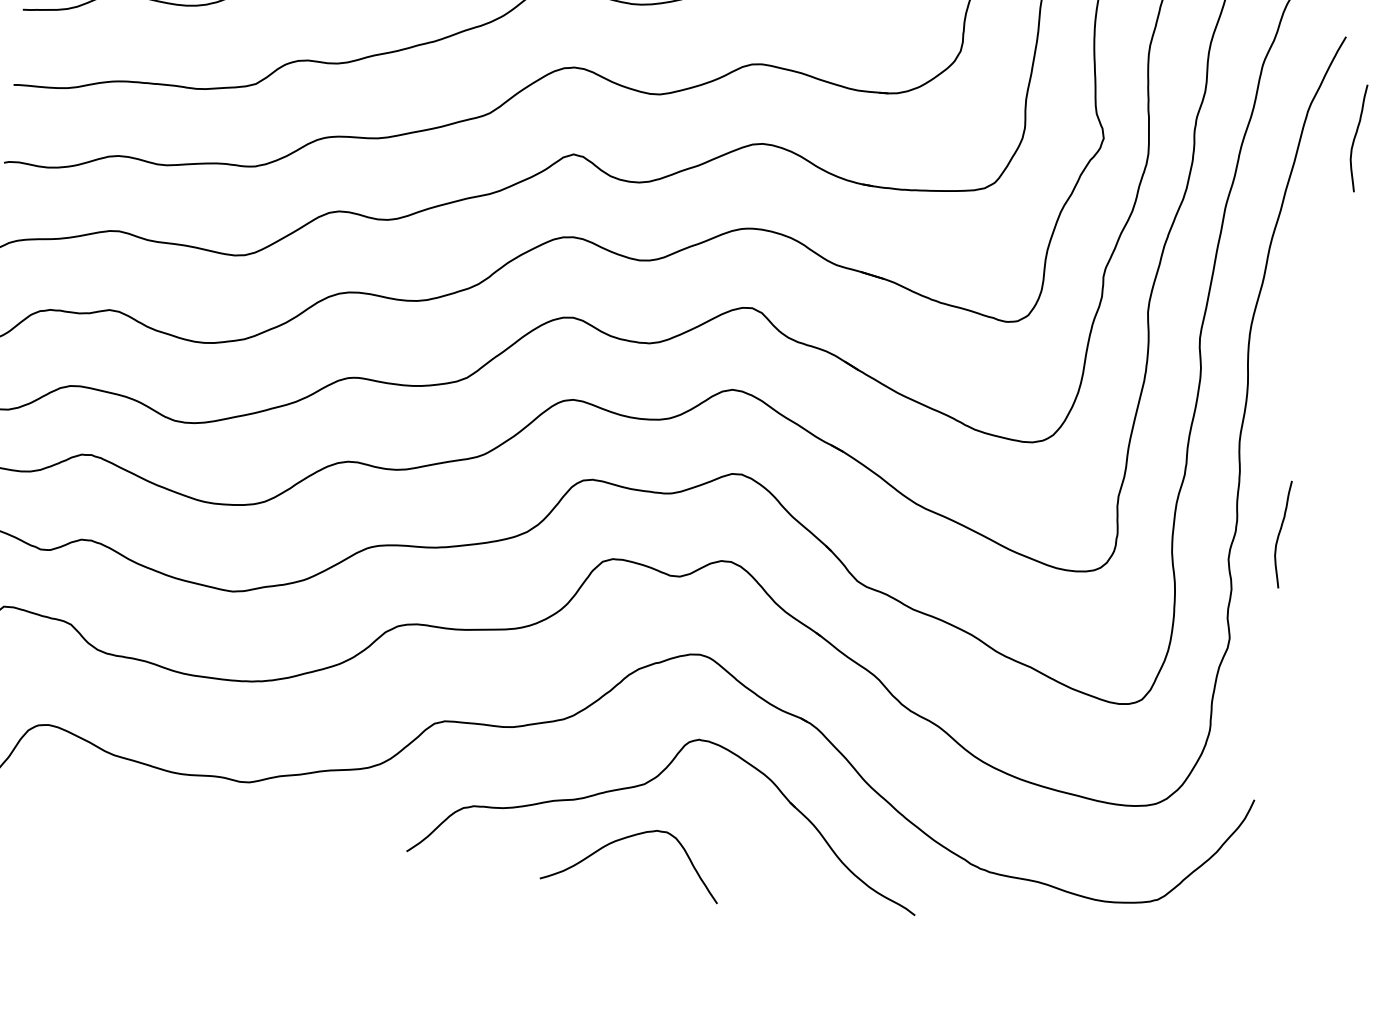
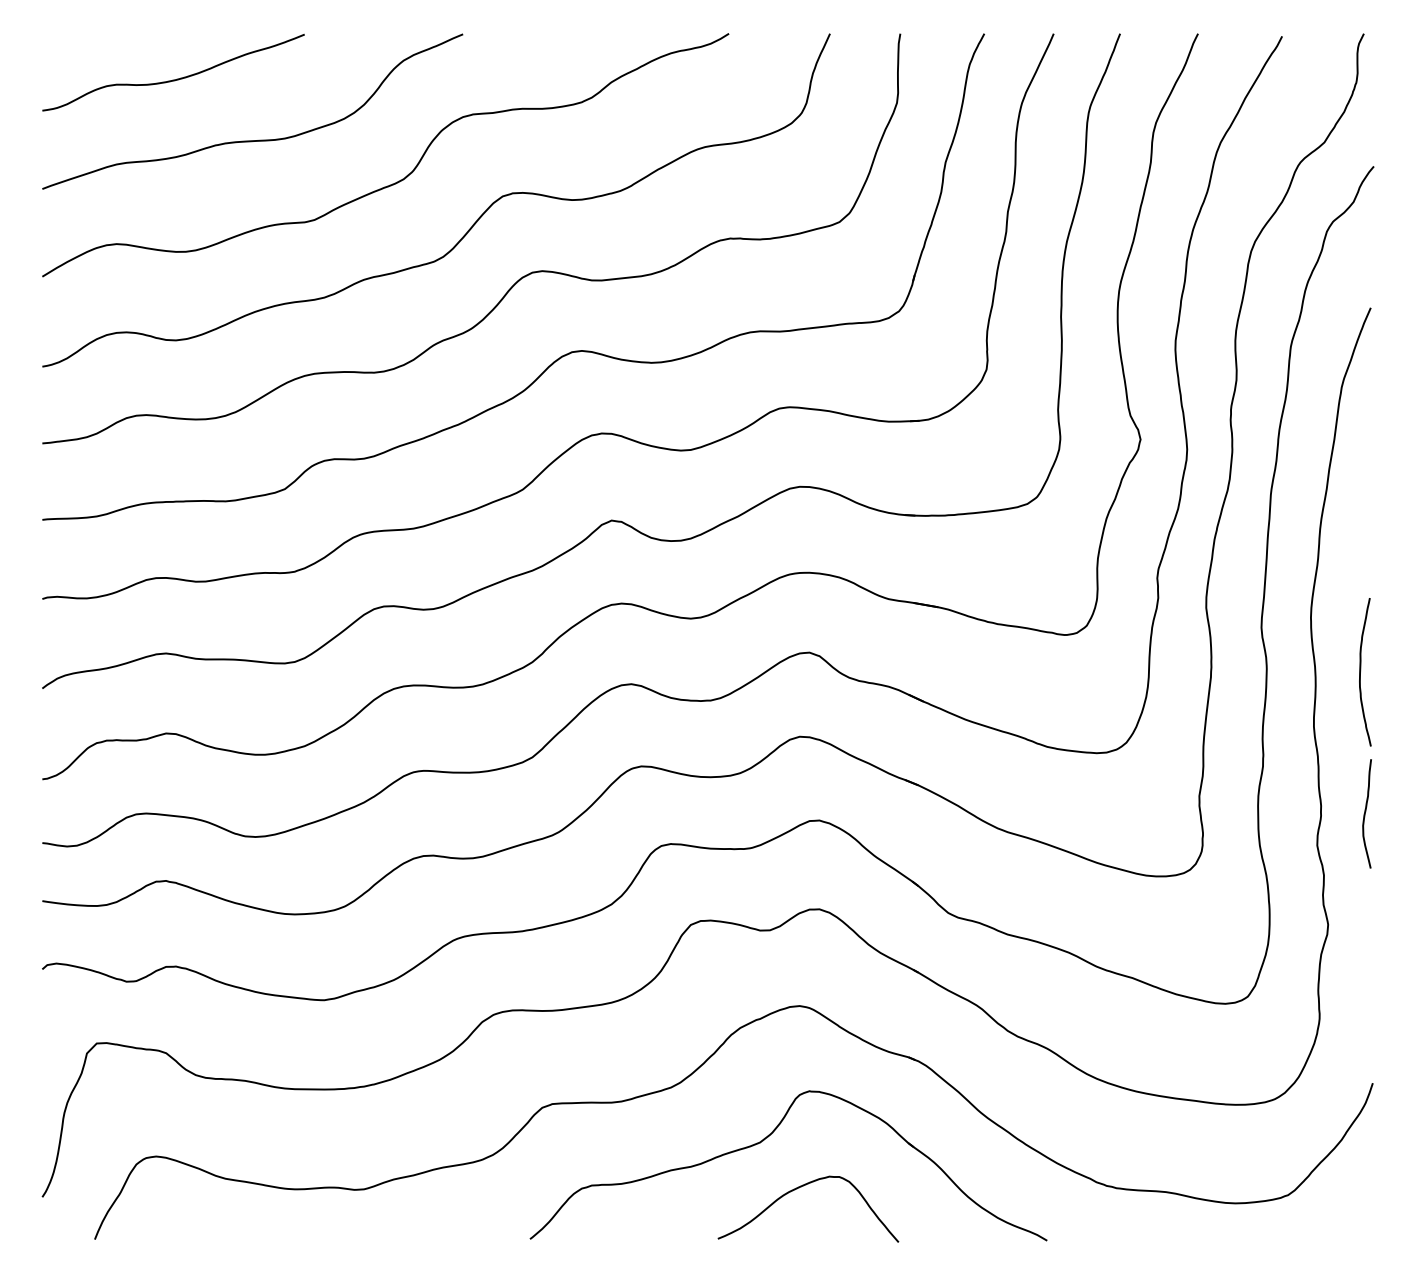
curve: (1355, 137) -> (1392, 407), removed
curve: (1293, 392) -> (1361, 670), added
curve: (626, 838) -> (799, 1188), moved

